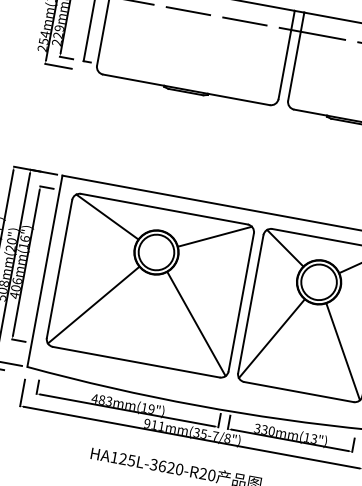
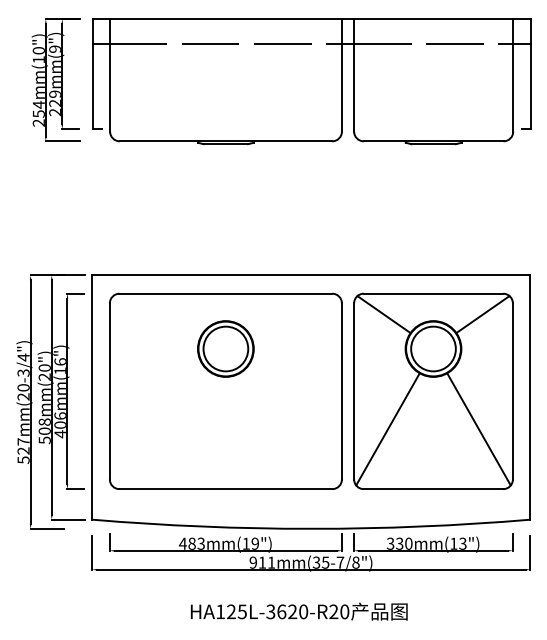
line: (106, 217) -> (156, 316), removed
line: (214, 236) -> (294, 316), removed
line: (93, 305) -> (160, 428), removed
line: (196, 324) -> (291, 428), removed

